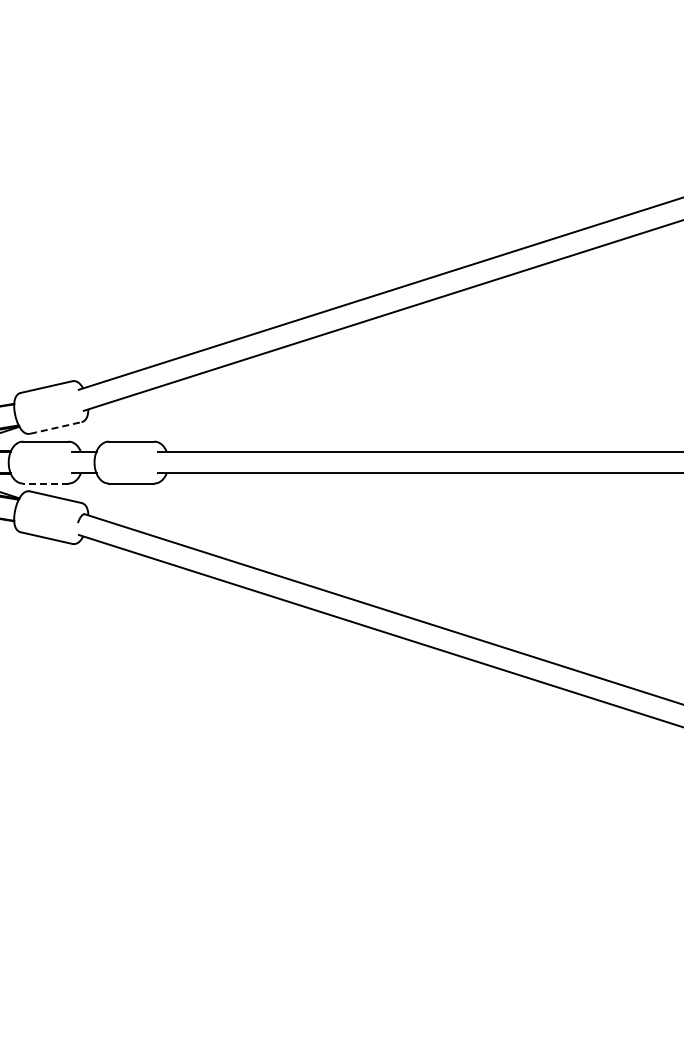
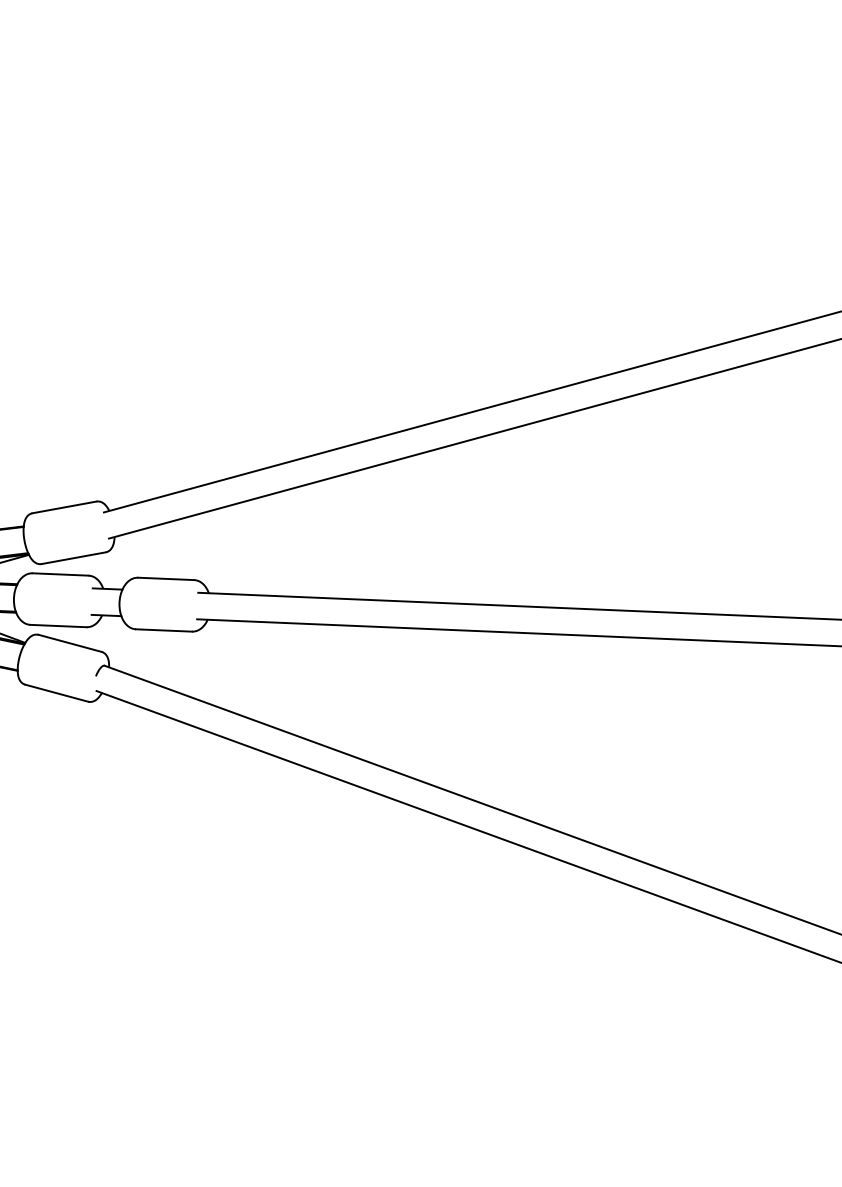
line: (56, 427) -> (74, 557), dashed -> solid
line: (45, 483) -> (58, 625), dashed -> solid

